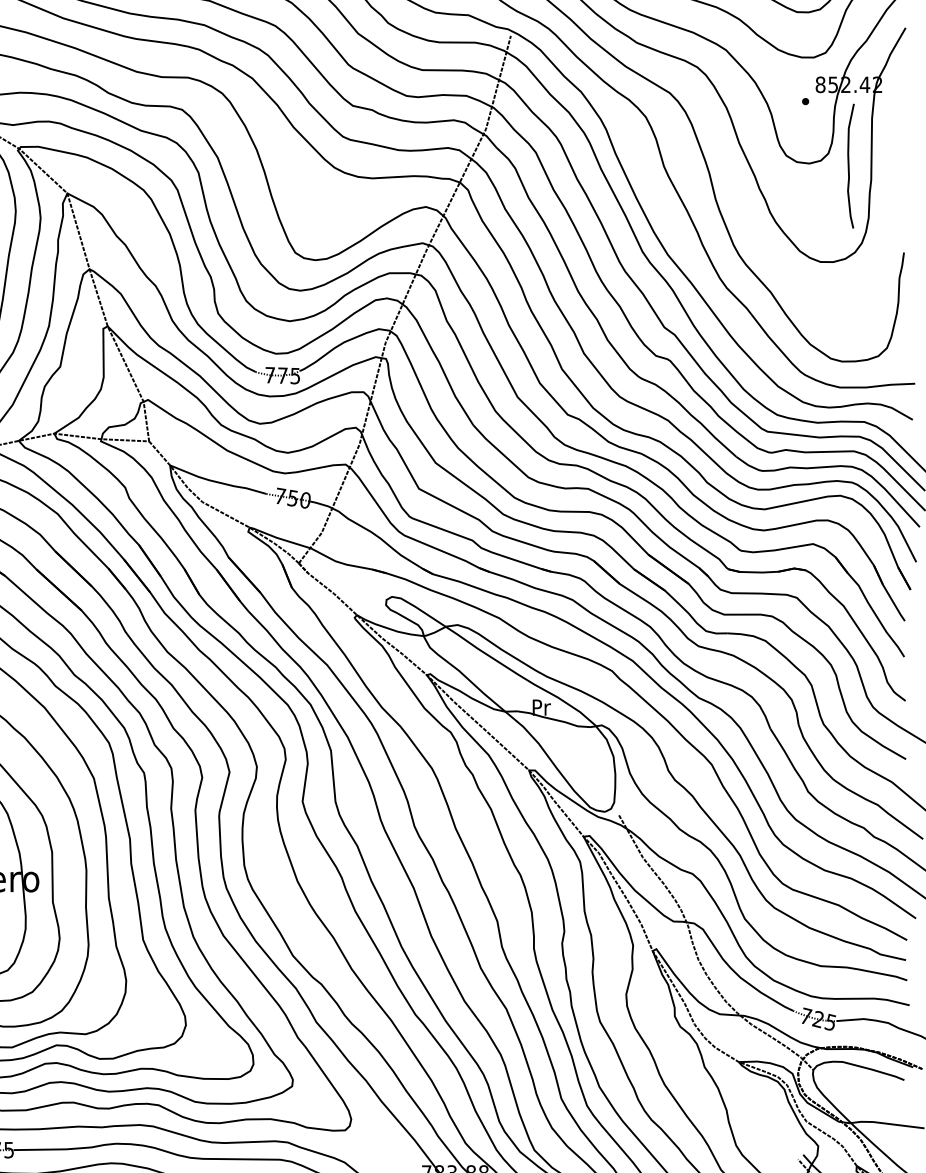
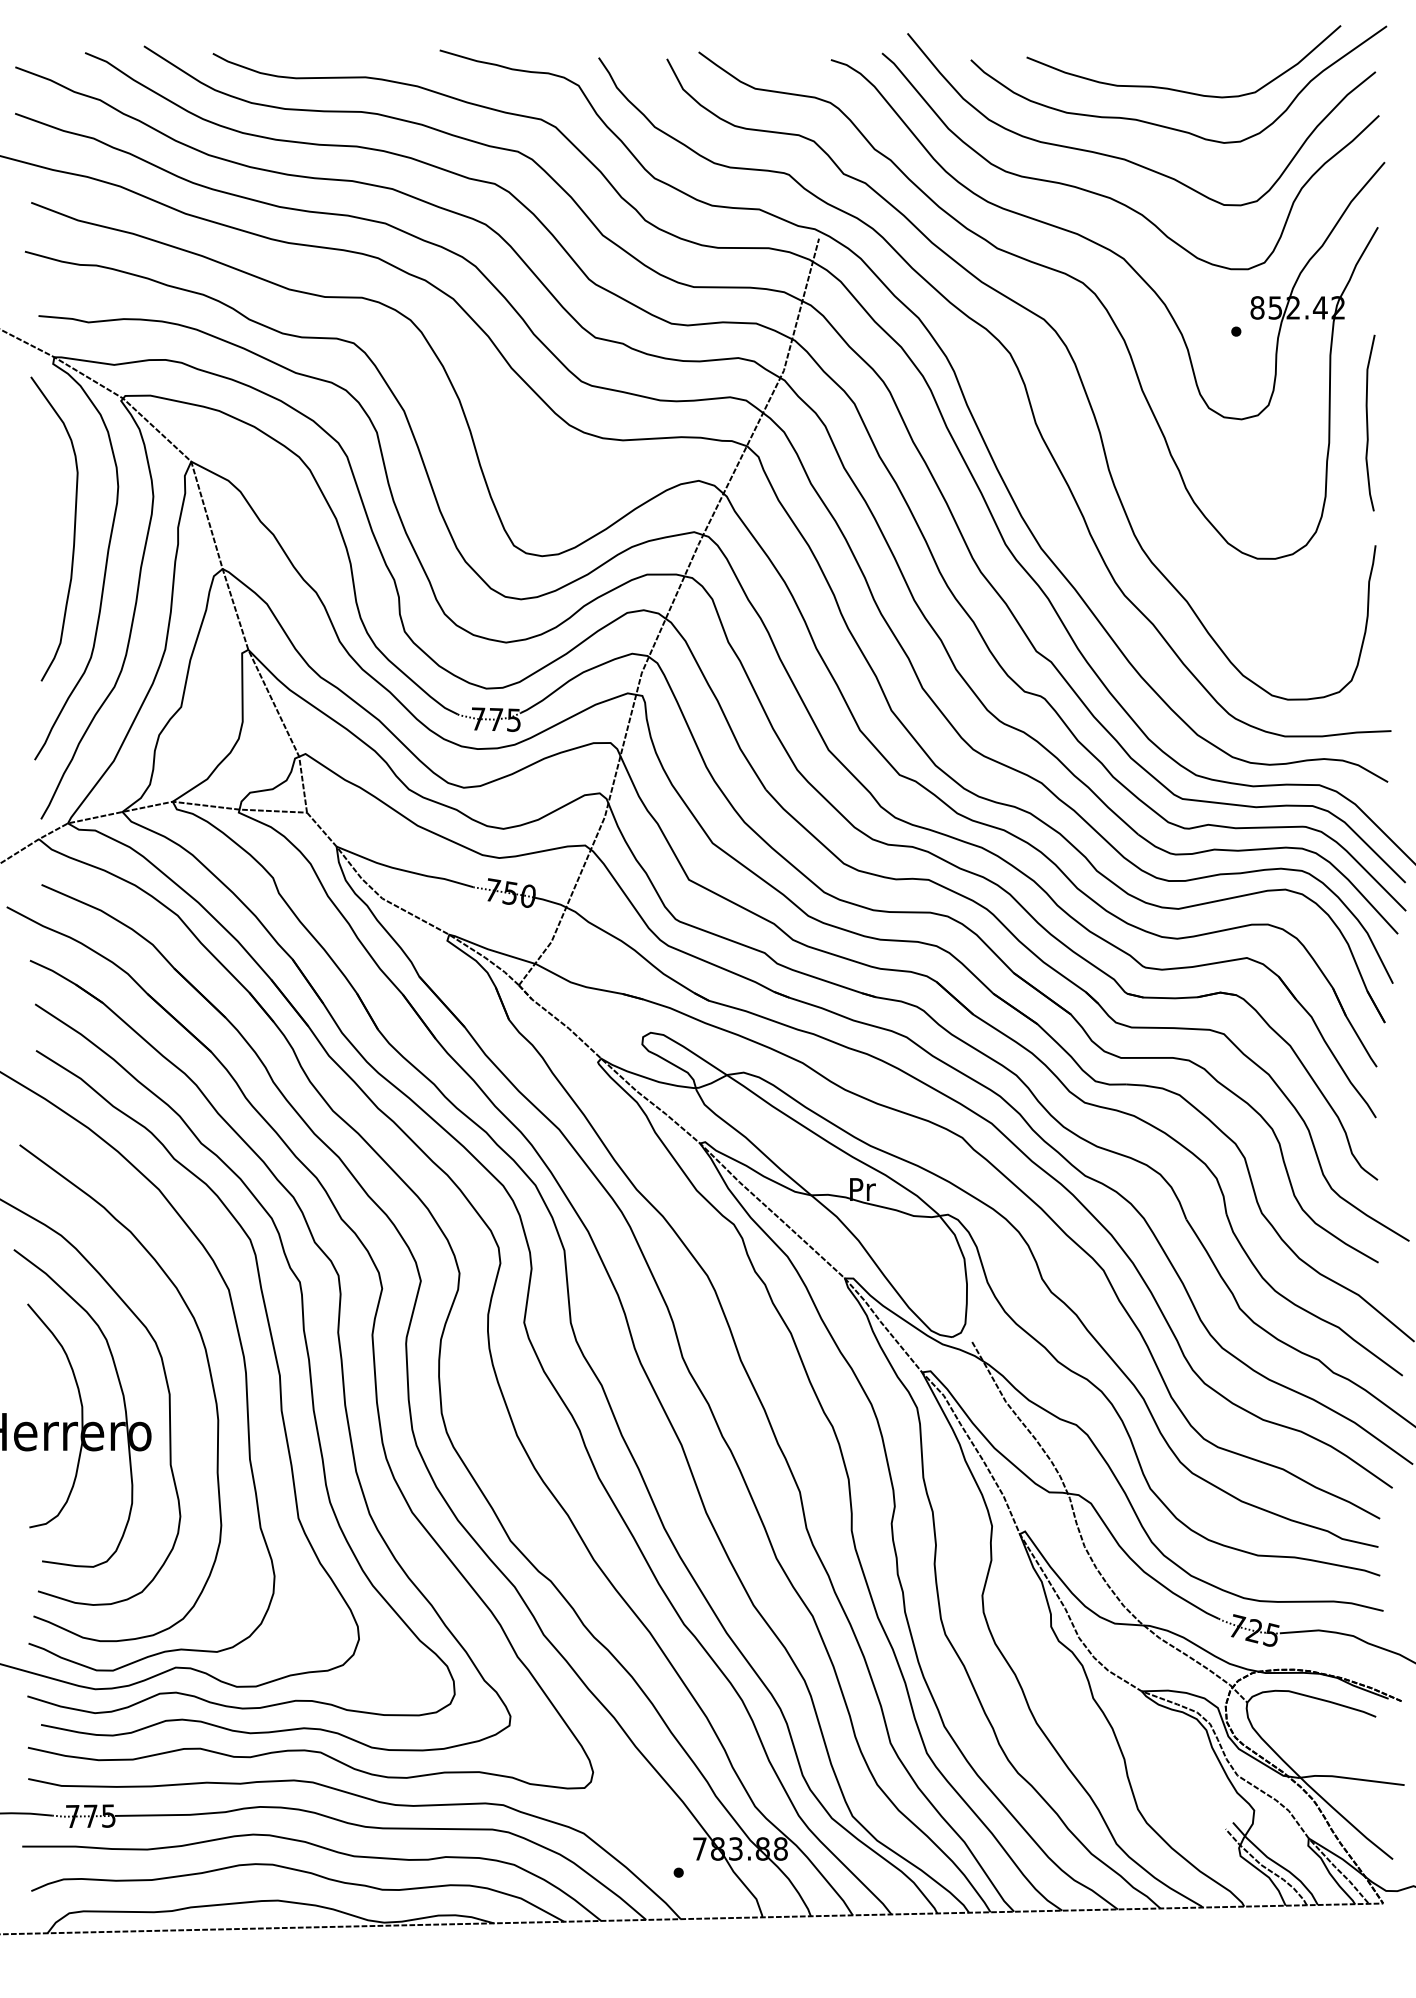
curve: (849, 165) -> (1368, 422), moved

